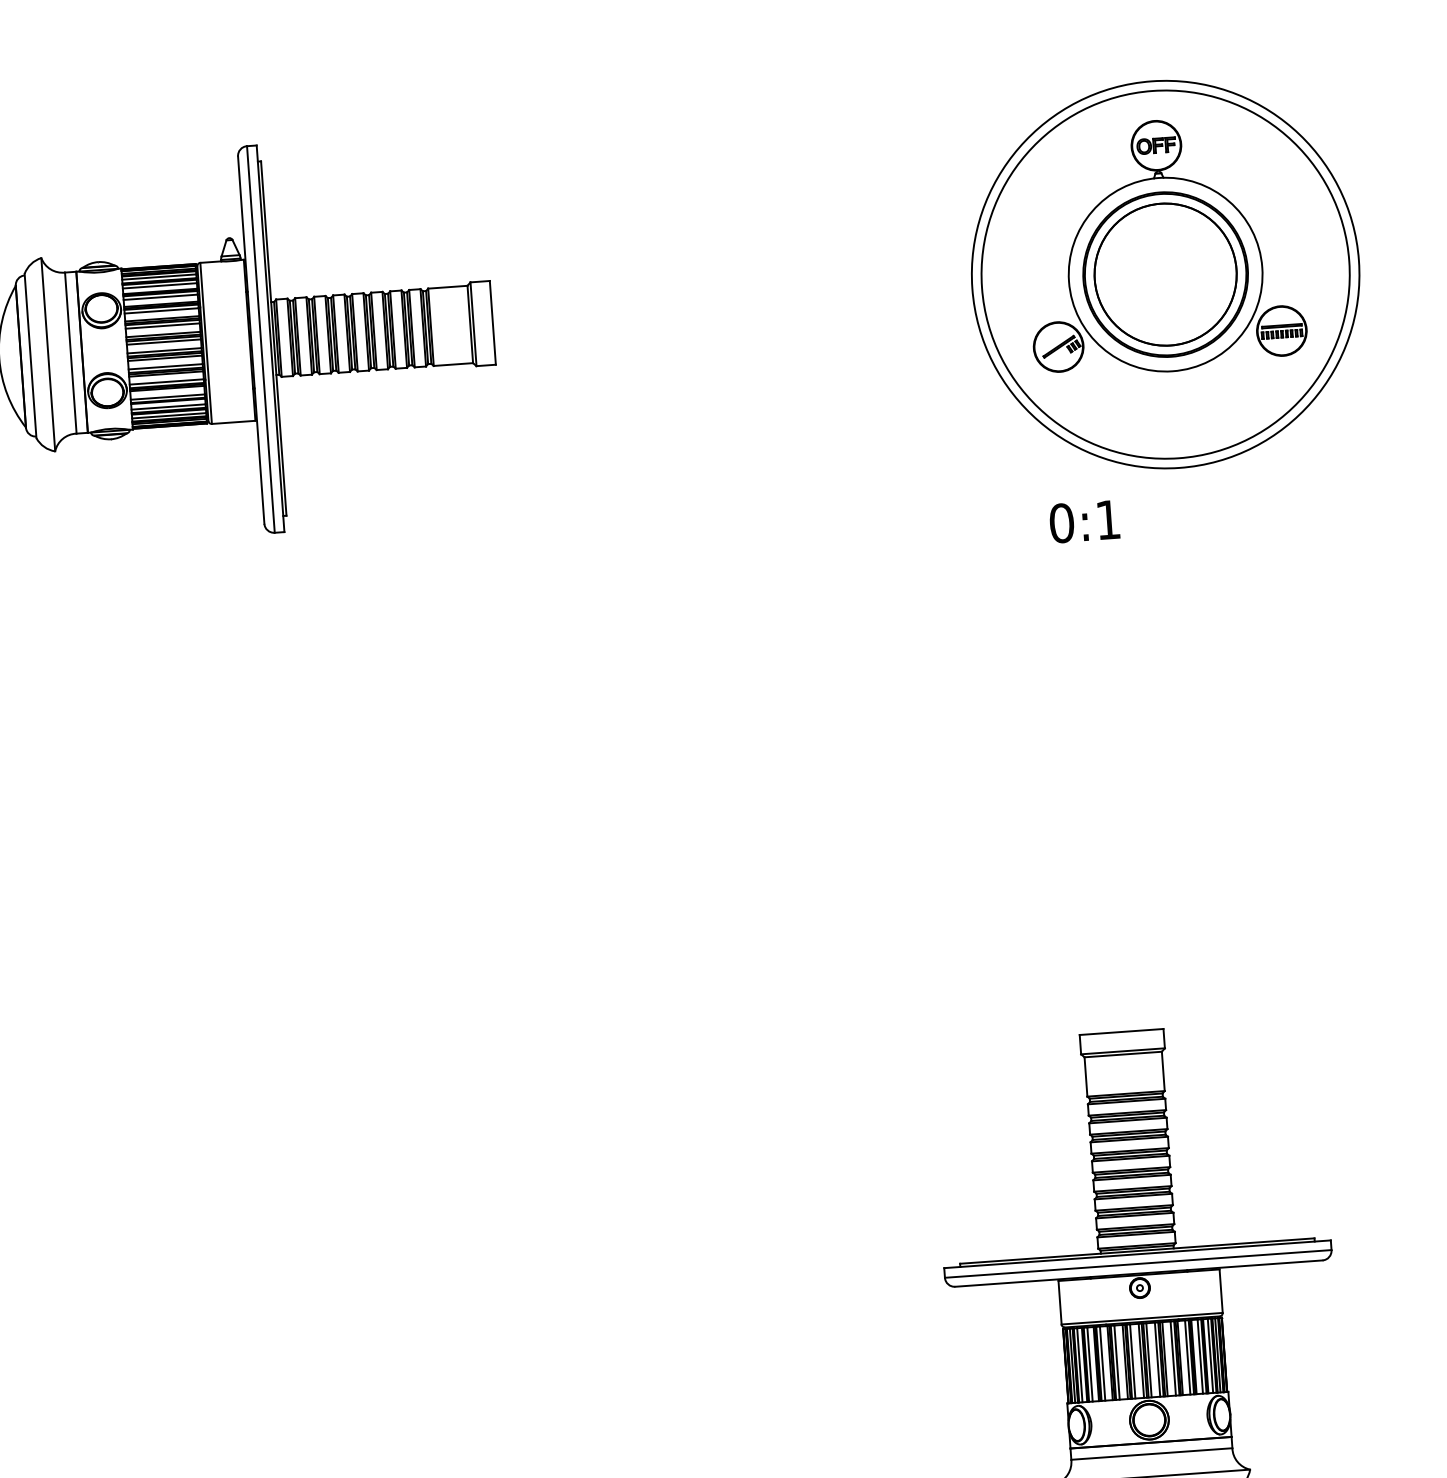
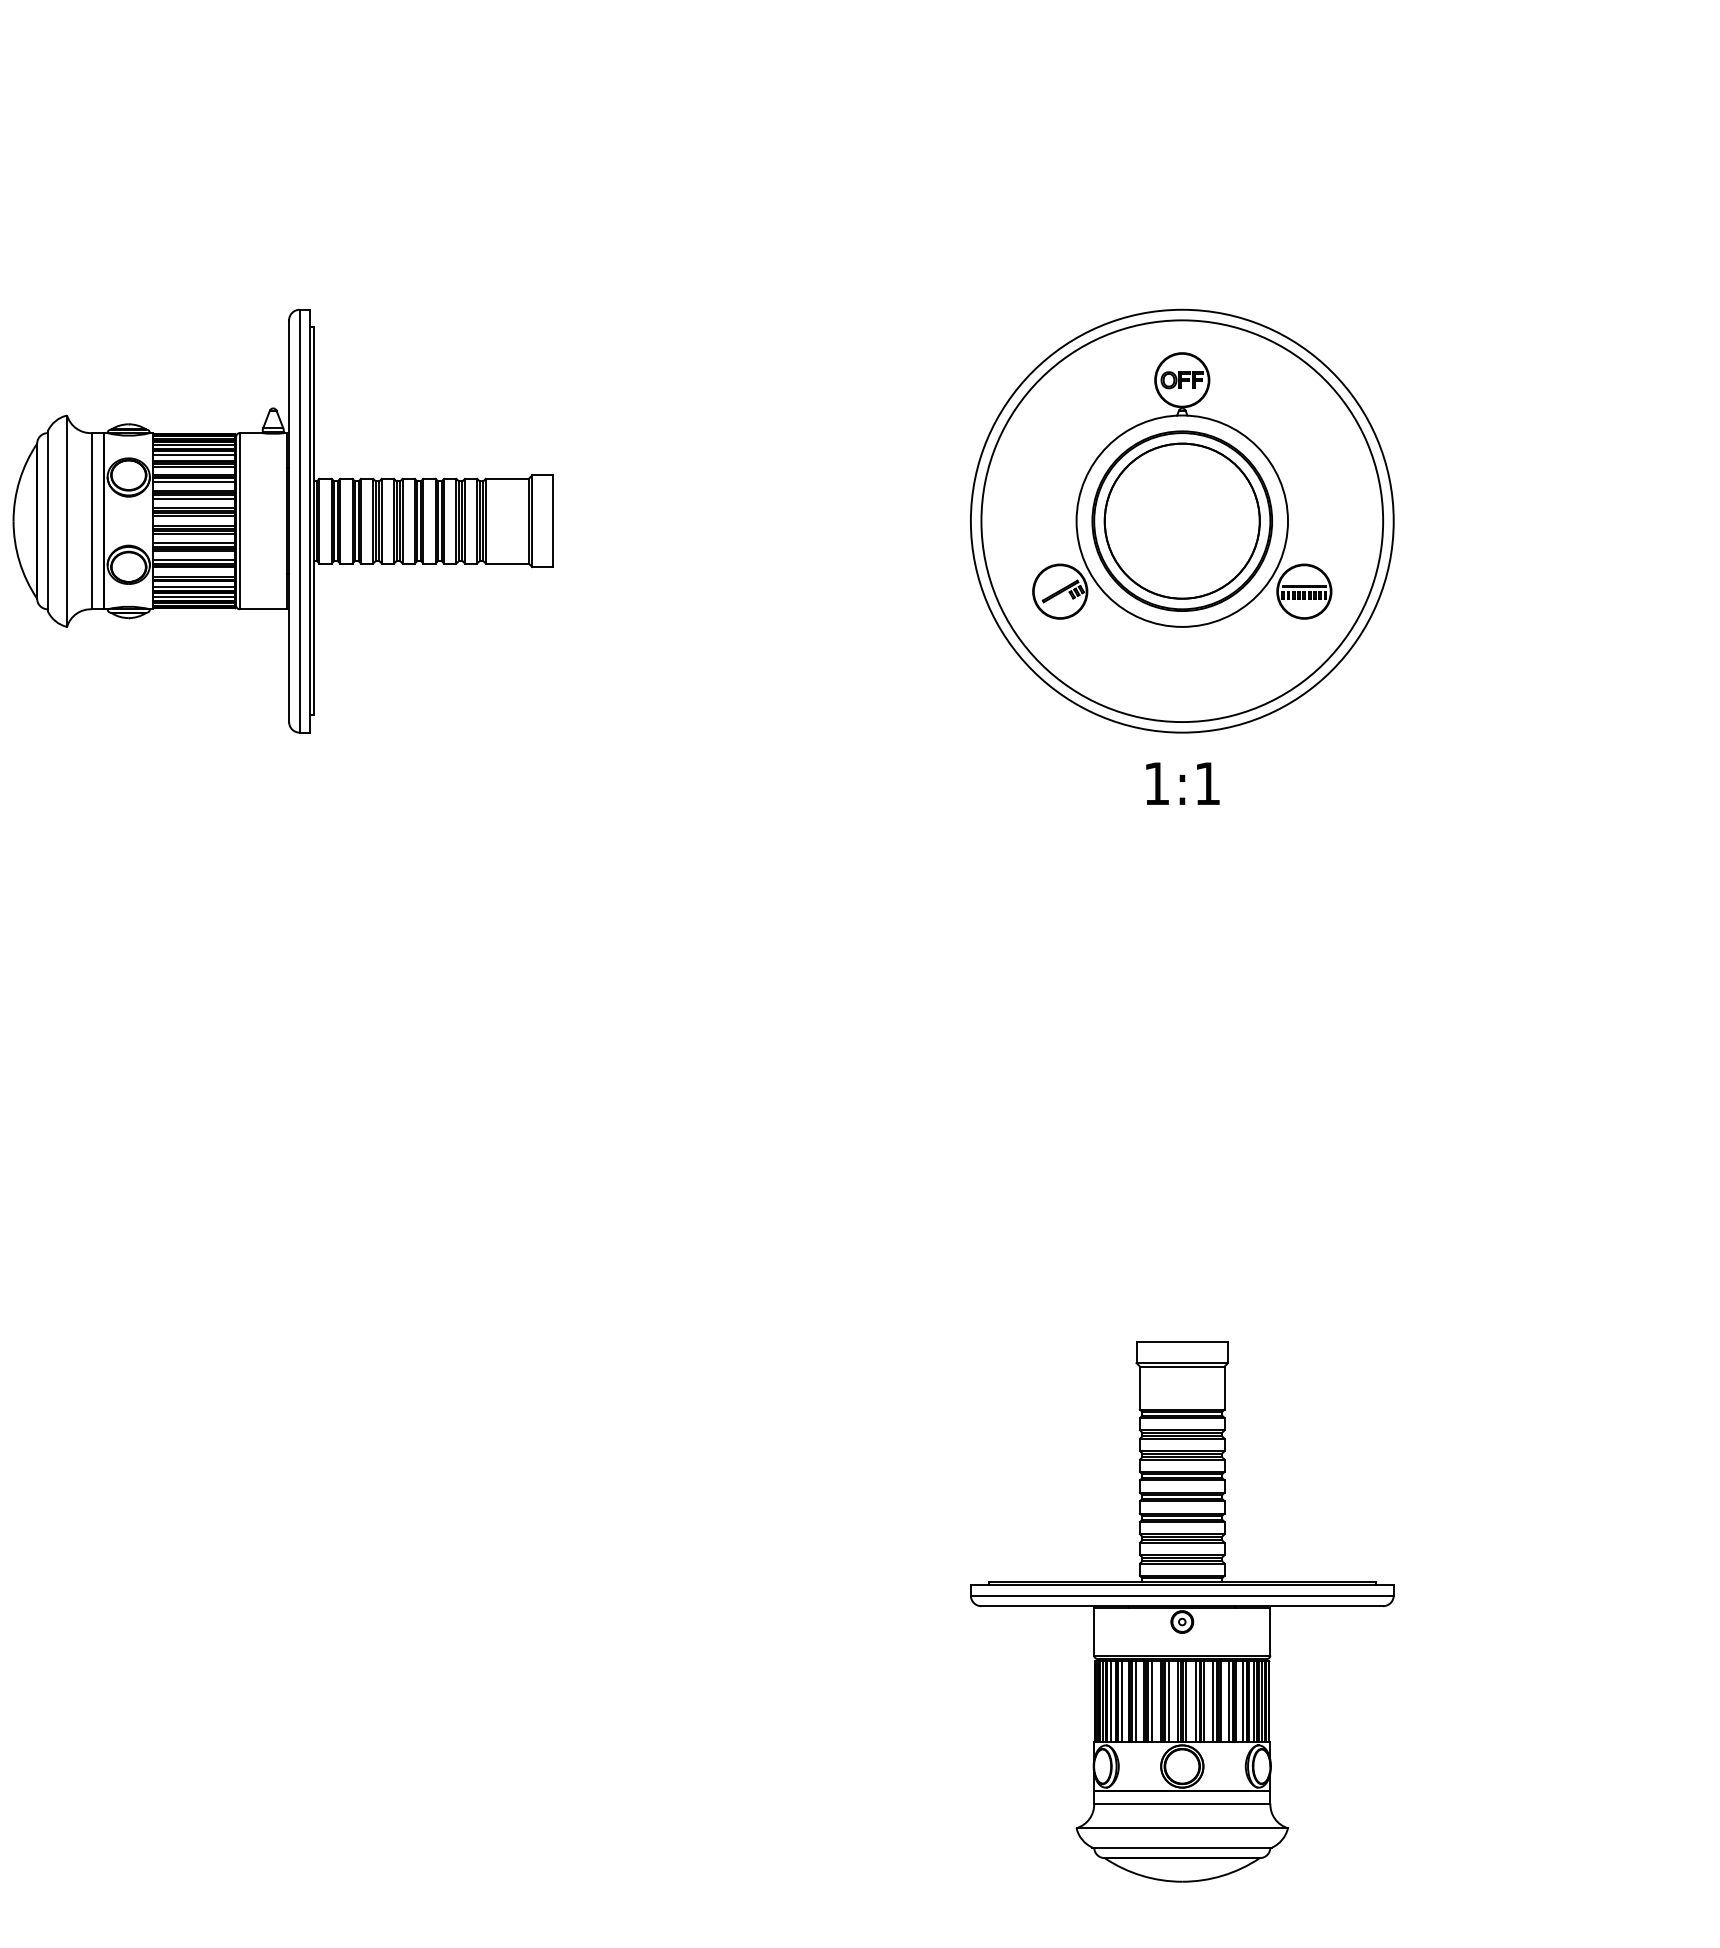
part: (1165, 273) -> (1182, 520), moved
text: (1062, 523) -> (1157, 783), 0:1 -> 1:1

